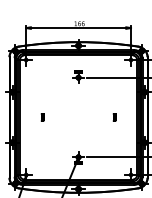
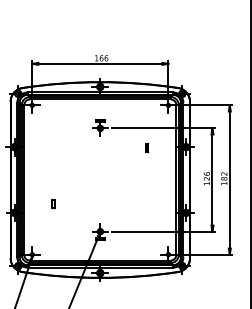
part: (42, 117) -> (53, 203), moved
part: (114, 117) -> (147, 147), moved

